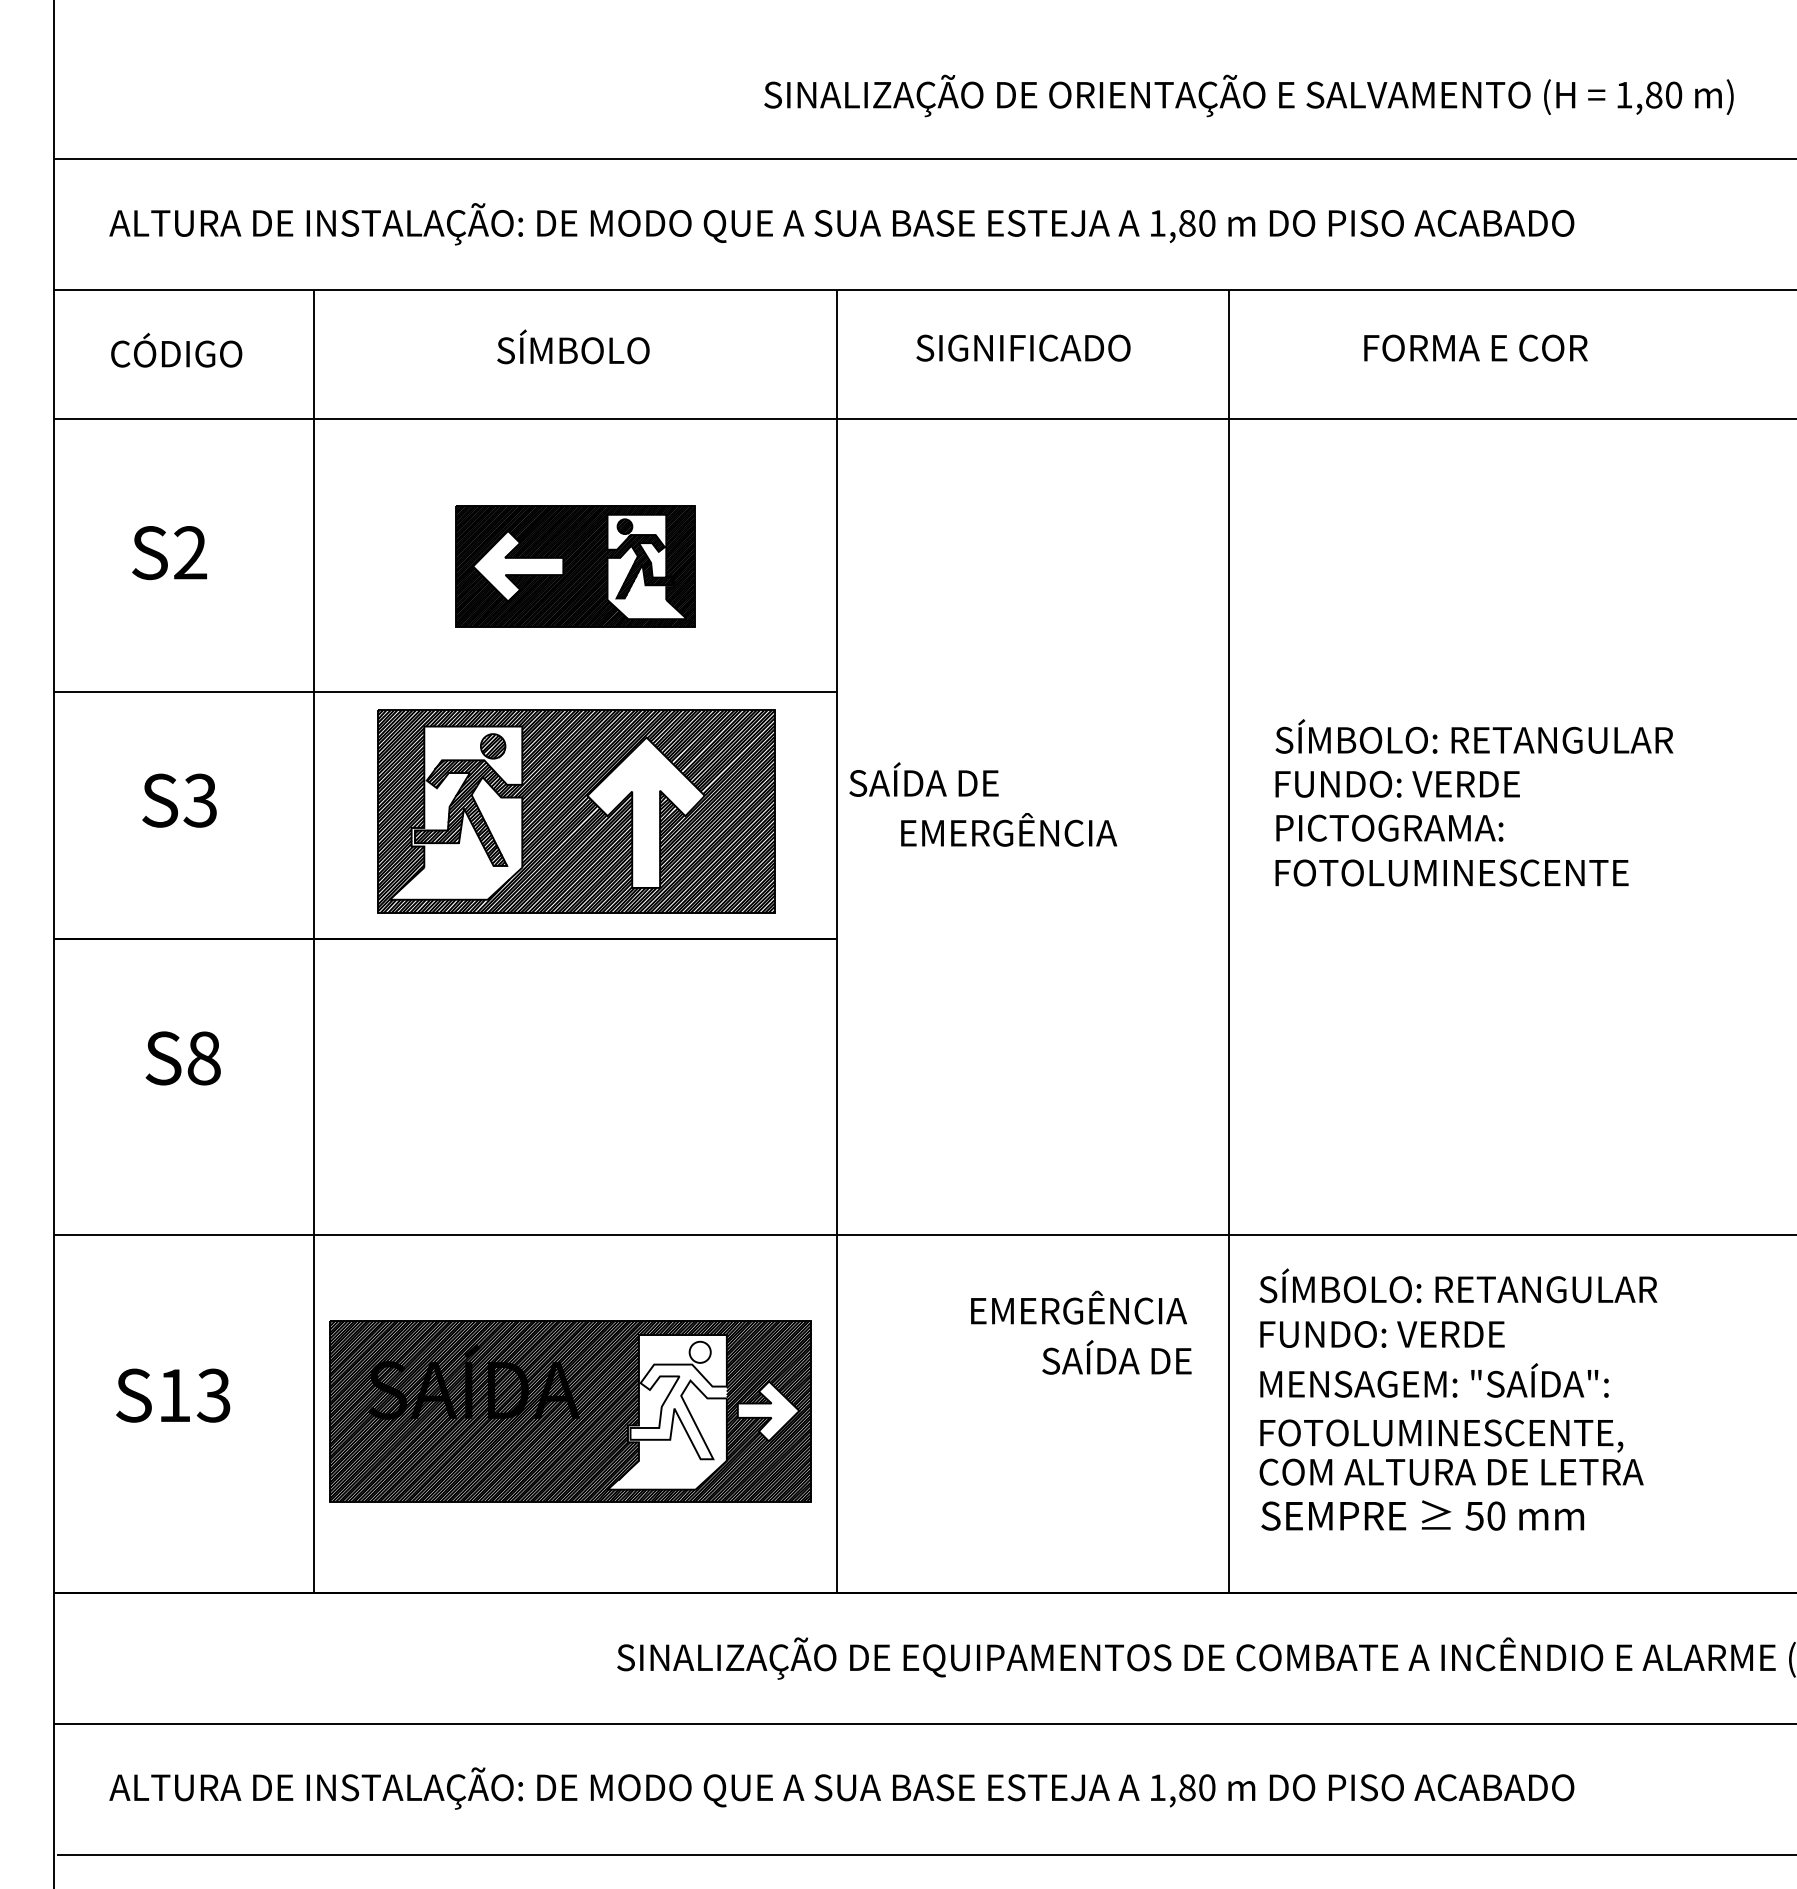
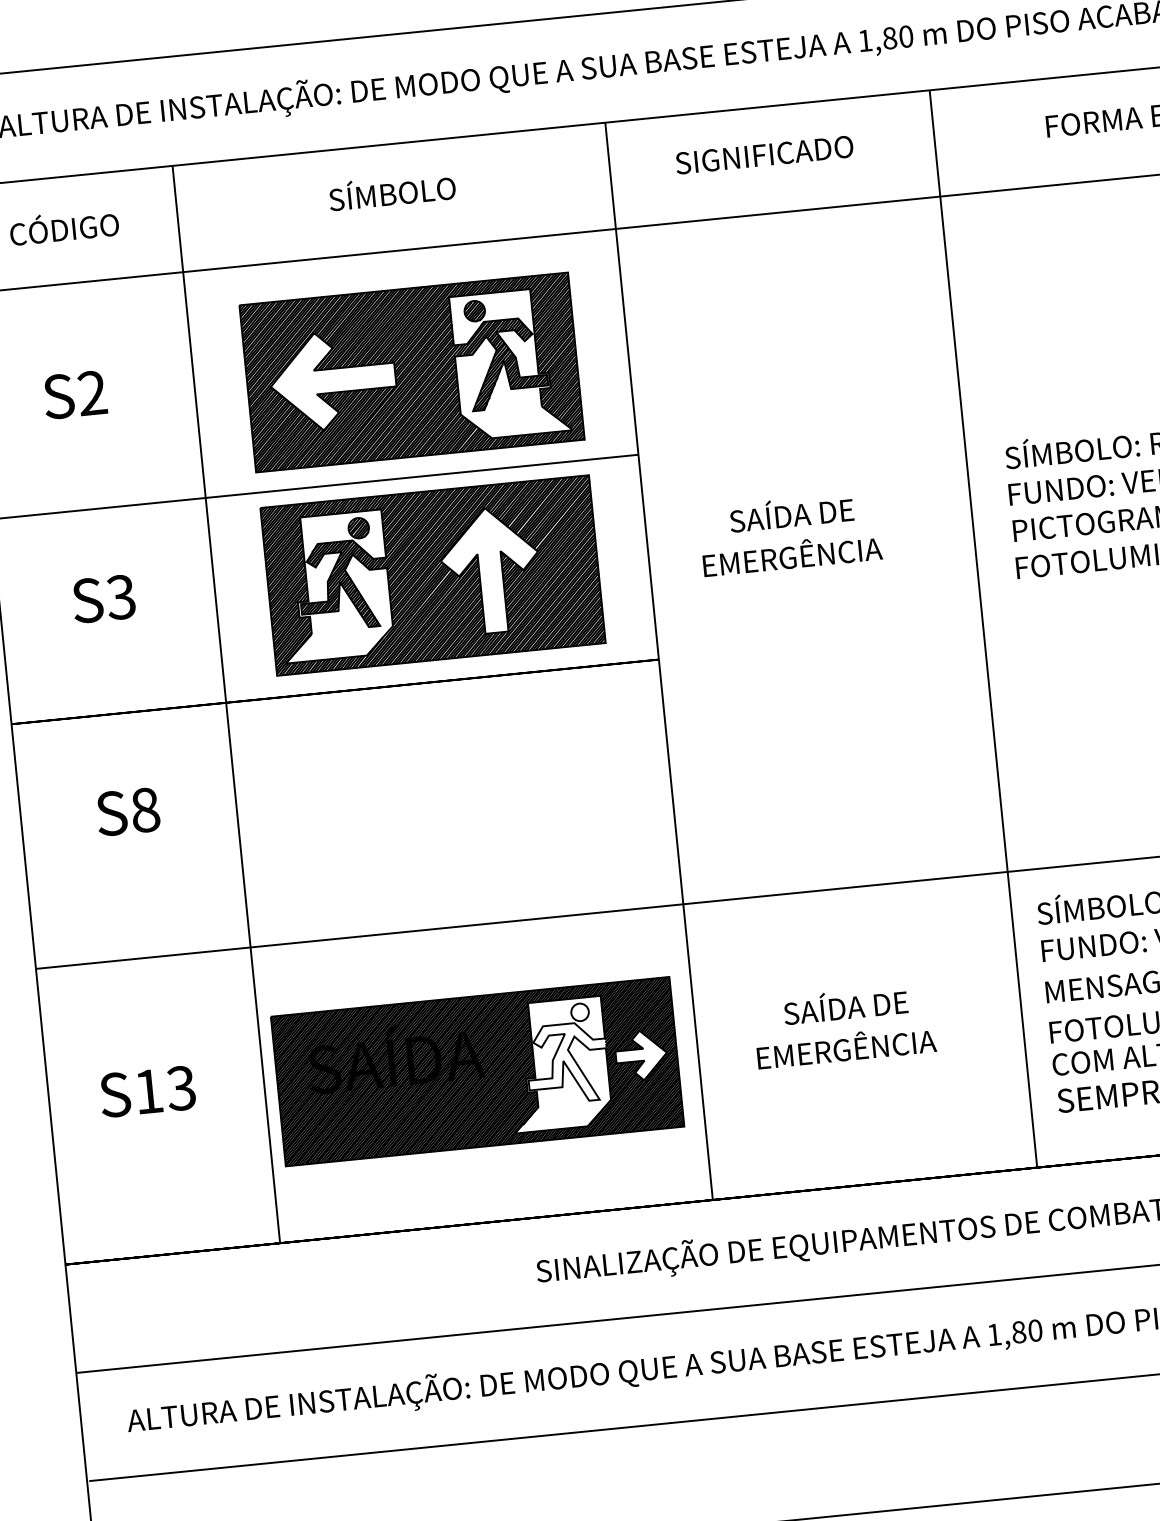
part: (575, 565) -> (411, 371), size x1.67
text: (923, 779) -> (791, 512), moved
text: (1078, 1307) -> (846, 1046), moved
text: (1116, 1357) -> (845, 1005), moved

